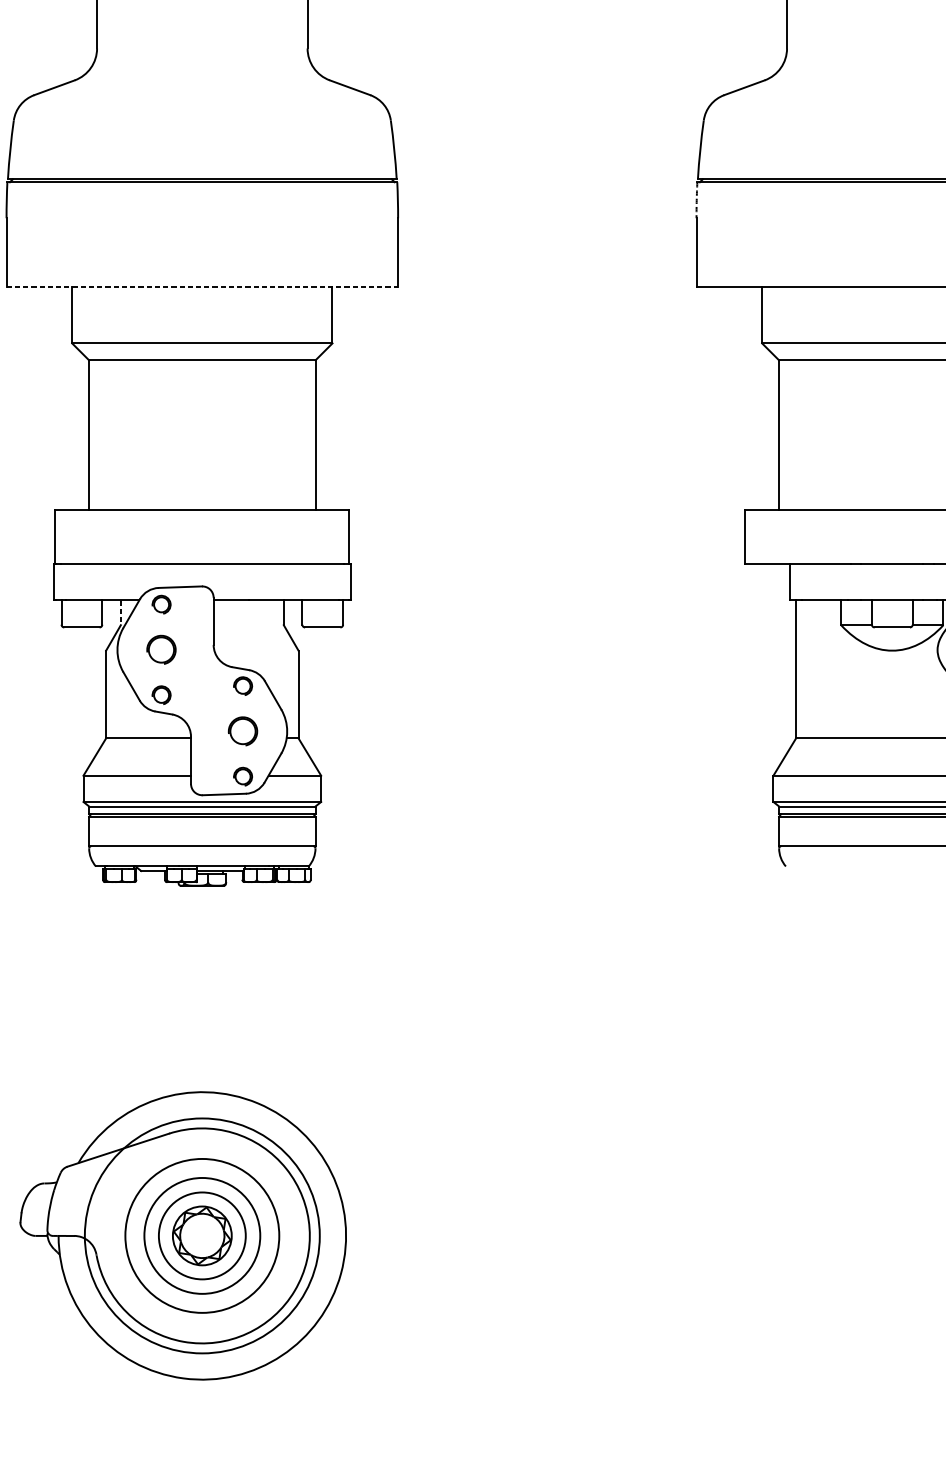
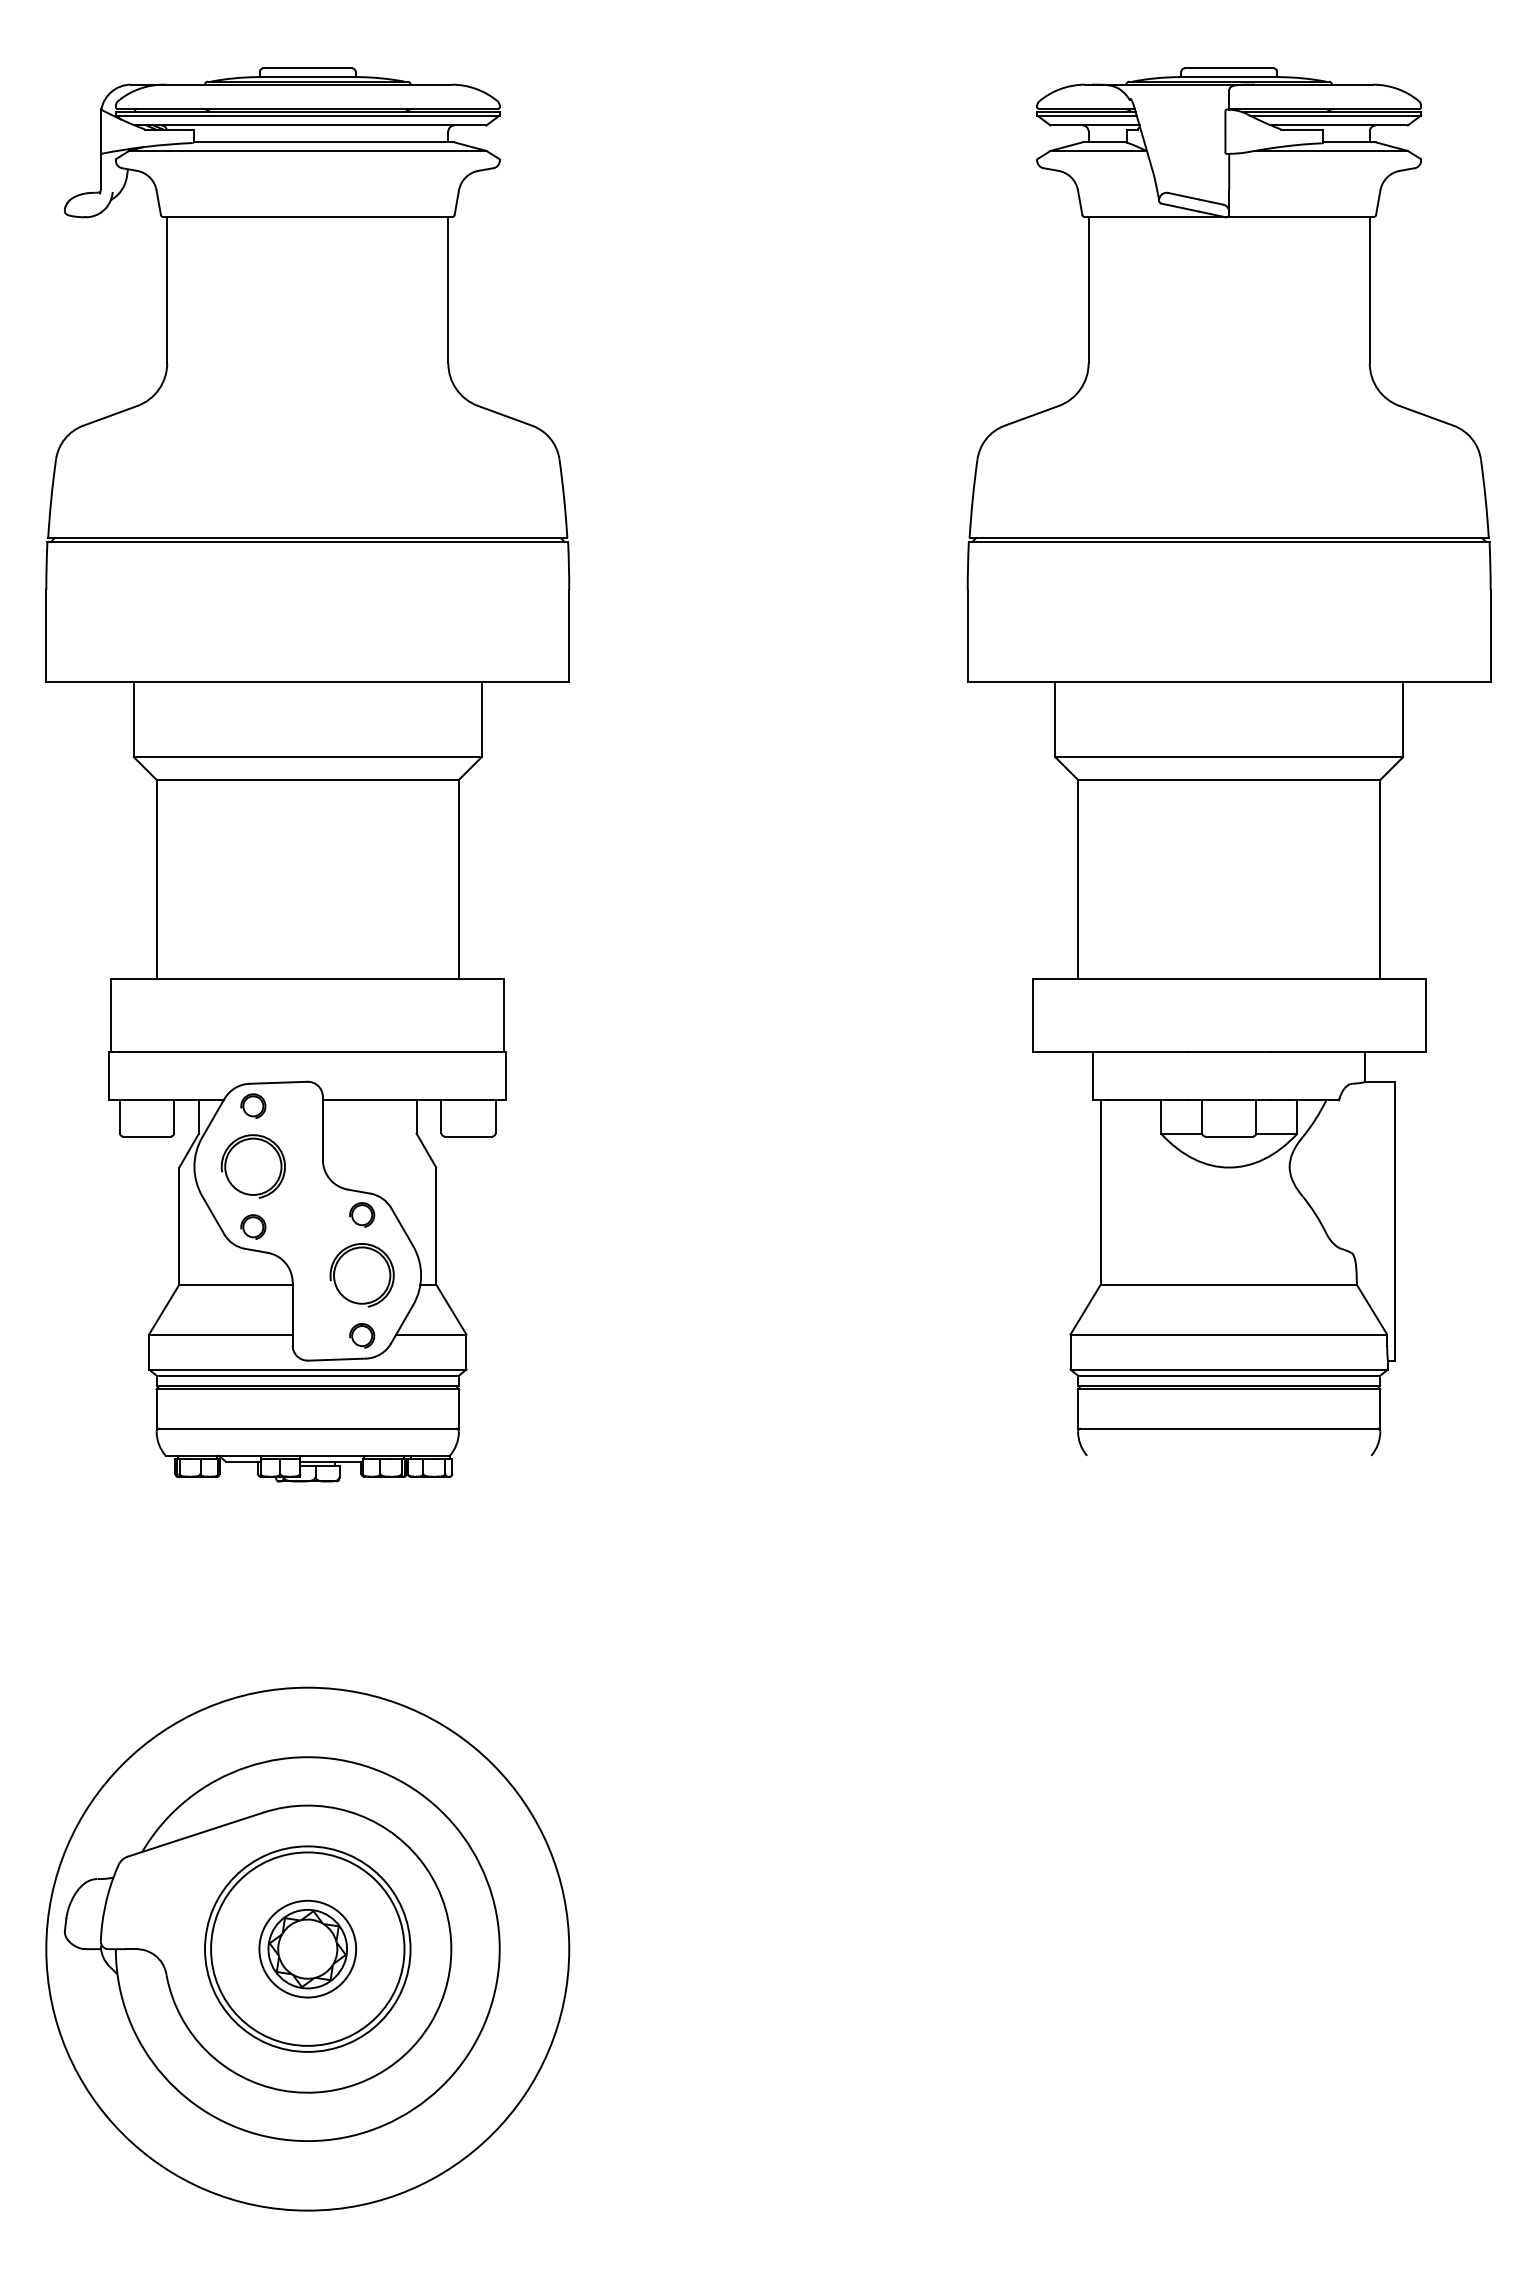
arc: (697, 200) -> (968, 566), dashed -> solid
line: (202, 286) -> (308, 681), dashed -> solid
line: (120, 612) -> (198, 1116), dashed -> solid
part: (160, 649) -> (252, 1166), size x1.67
part: (242, 731) -> (361, 1275), size x1.67
circle: (202, 1235) -> (307, 1948), size x0.62
circle: (202, 1235) -> (307, 1948), size x1.67
circle: (202, 1235) -> (307, 1948), size x1.67

